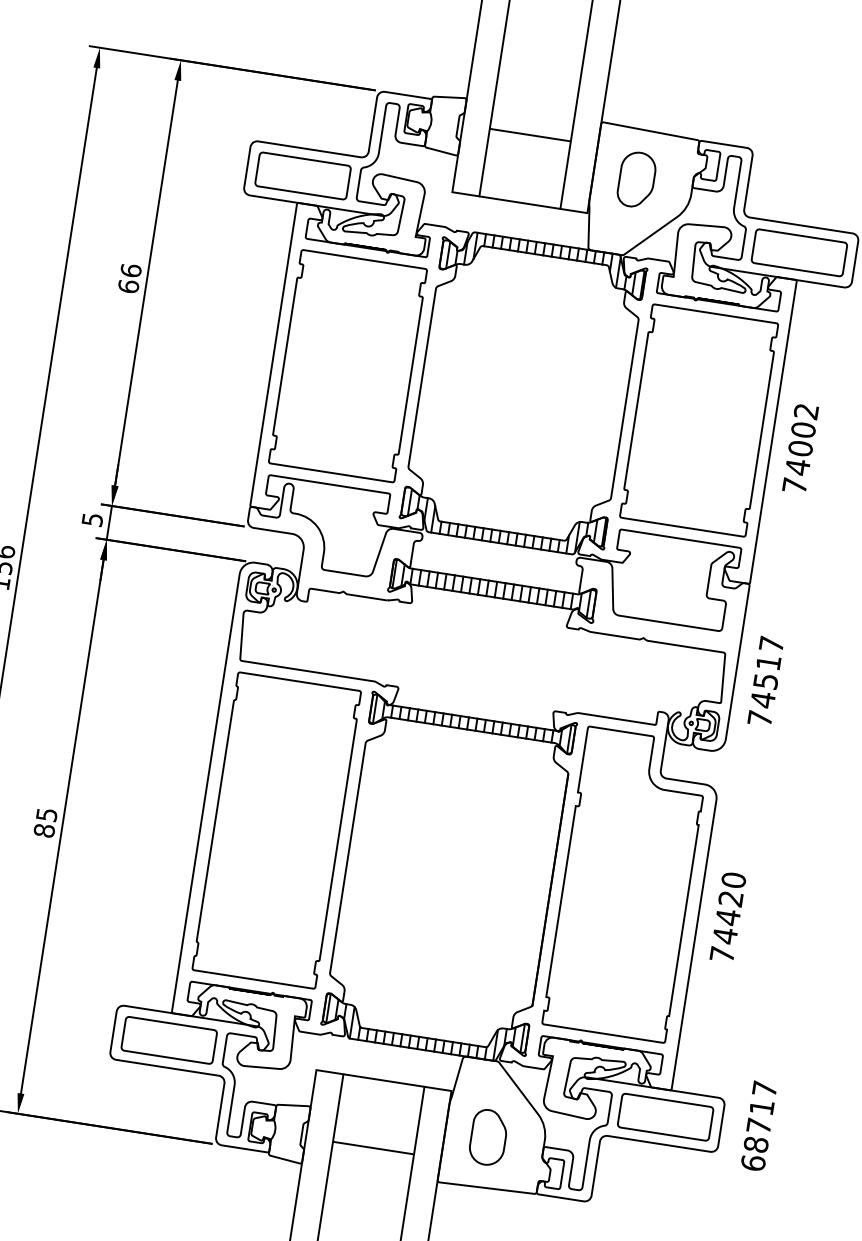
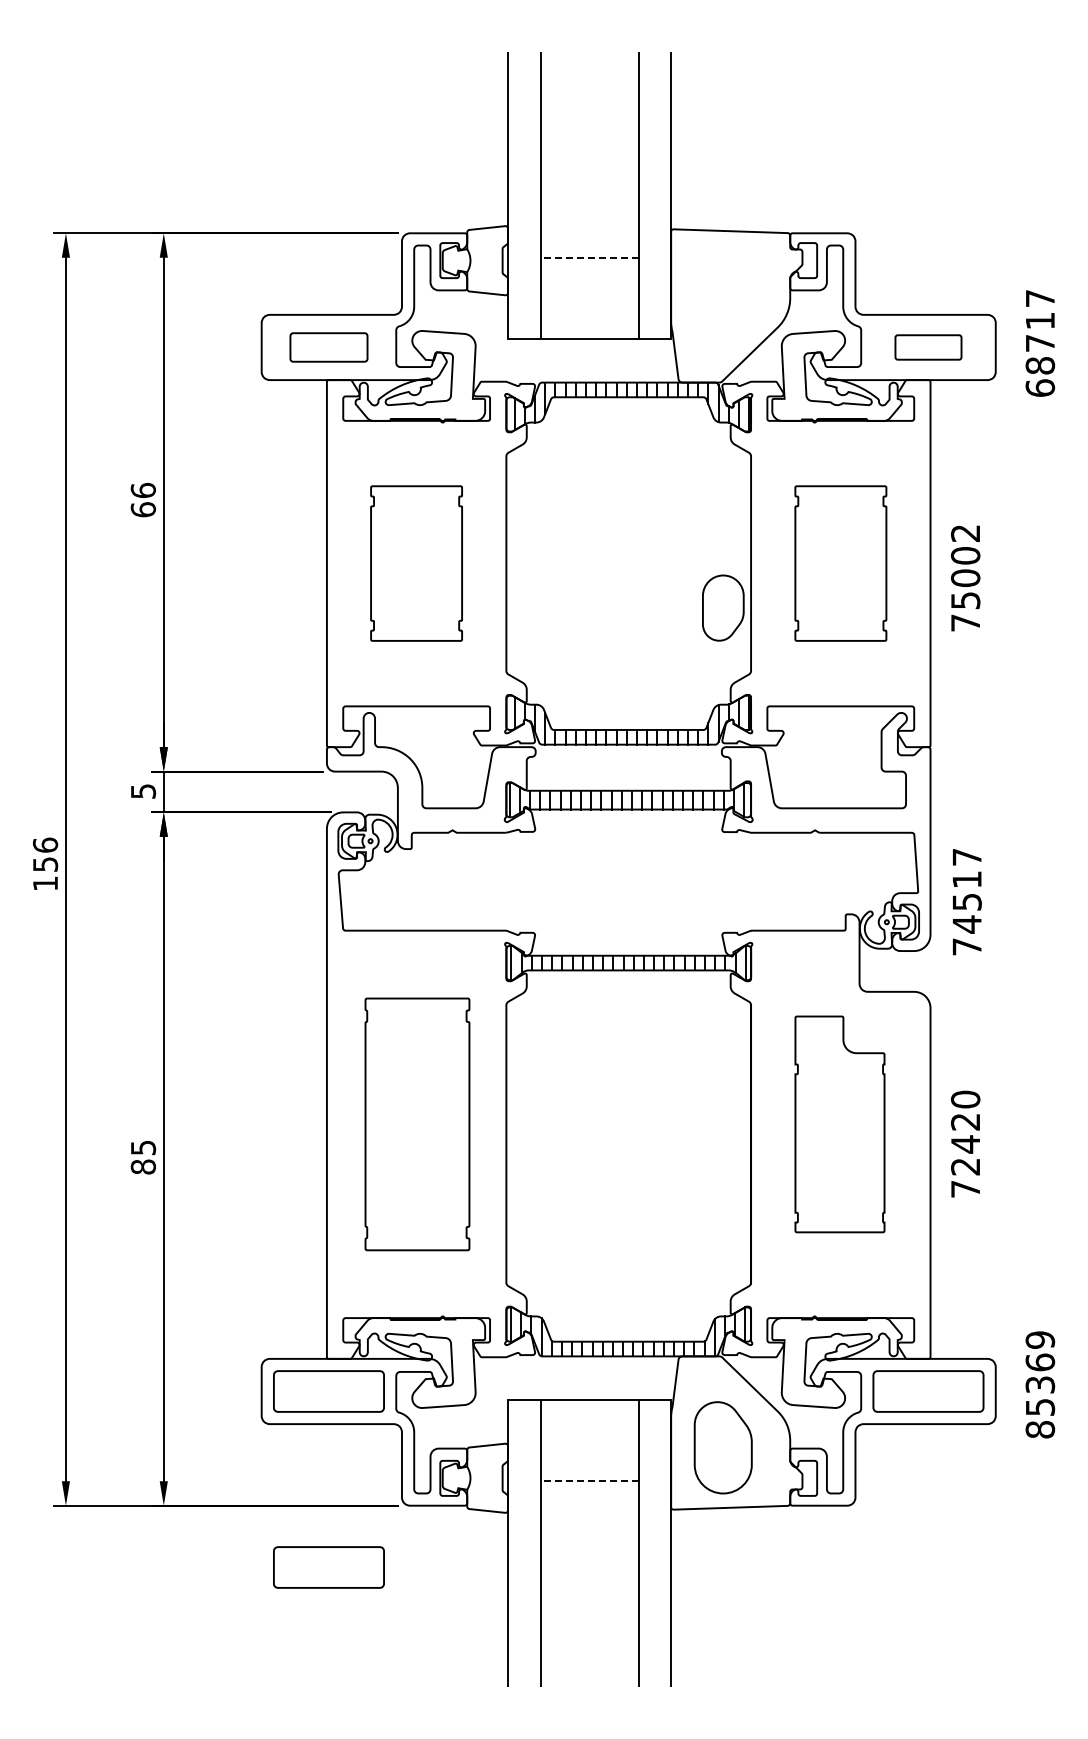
line: (530, 134) -> (589, 257), solid -> dashed
part: (302, 175) -> (328, 347), size x0.7
part: (637, 179) -> (723, 607), moved
part: (799, 252) -> (928, 347), size x0.6
part: (347, 366) -> (416, 563), size x0.6
part: (698, 420) -> (840, 563), size x0.6
text: (797, 467) -> (965, 600), 74002 -> 75002
text: (766, 681) -> (967, 902), moved
part: (276, 830) -> (417, 1124), size x0.7
part: (626, 884) -> (839, 1124), size x0.6
text: (725, 935) -> (965, 1166), 74420 -> 72420
text: (759, 1125) -> (1040, 1384), 68717 -> 85369
part: (488, 1137) -> (723, 1447), size x1.4
line: (373, 1148) -> (589, 1481), solid -> dashed
part: (146, 1186) -> (328, 1567), added

